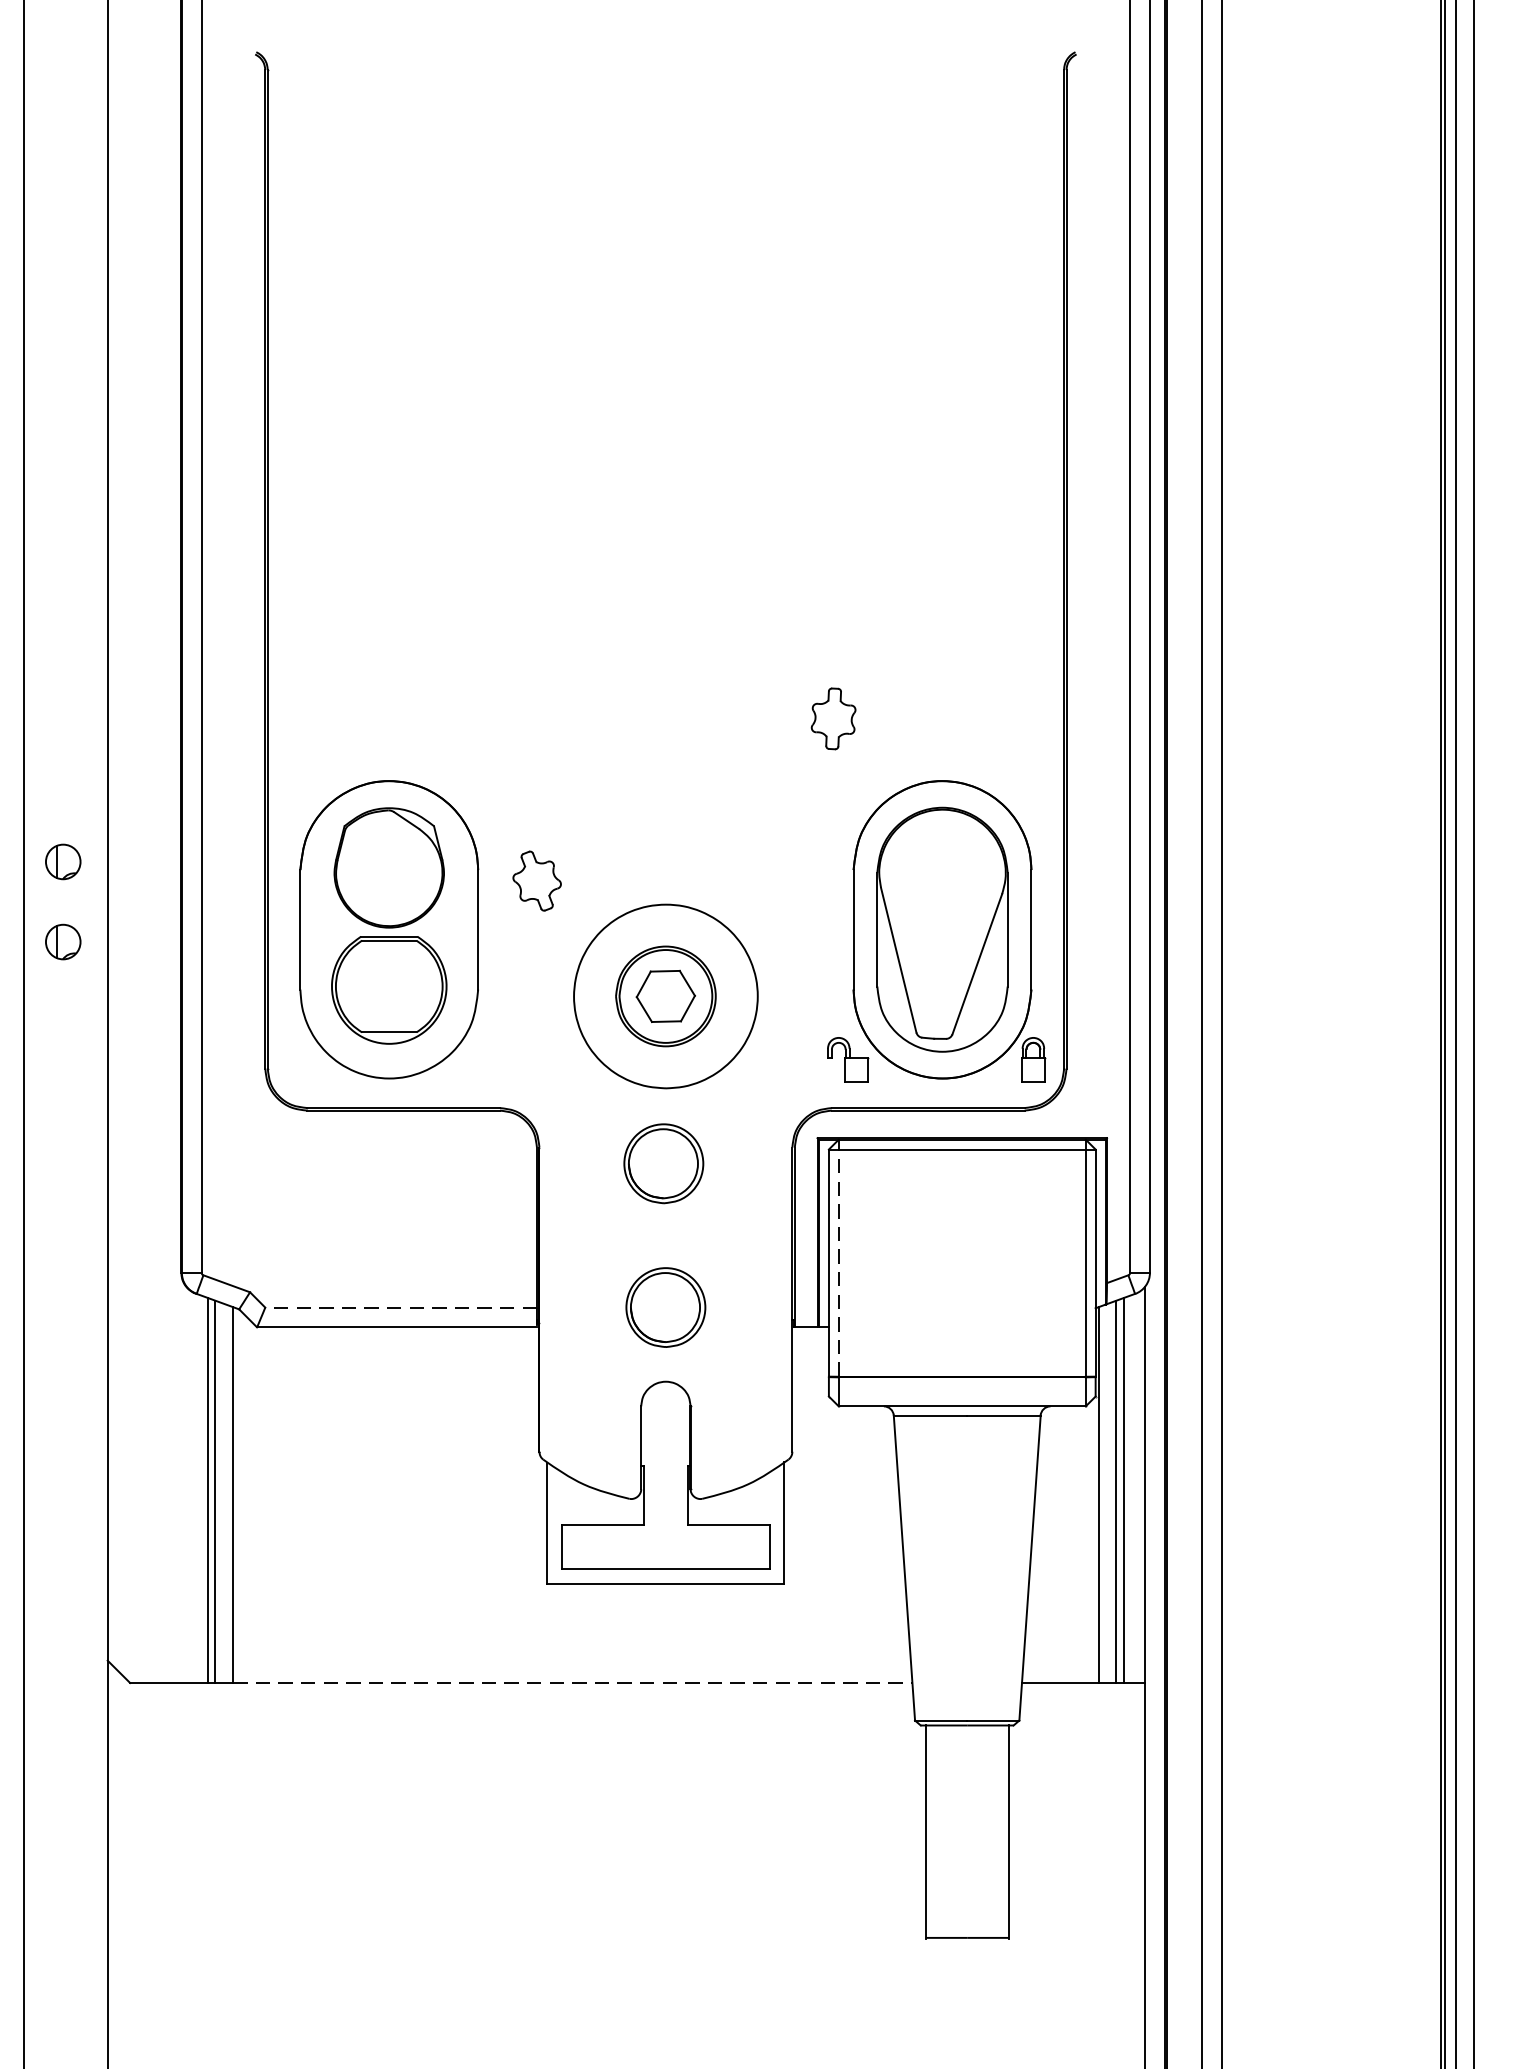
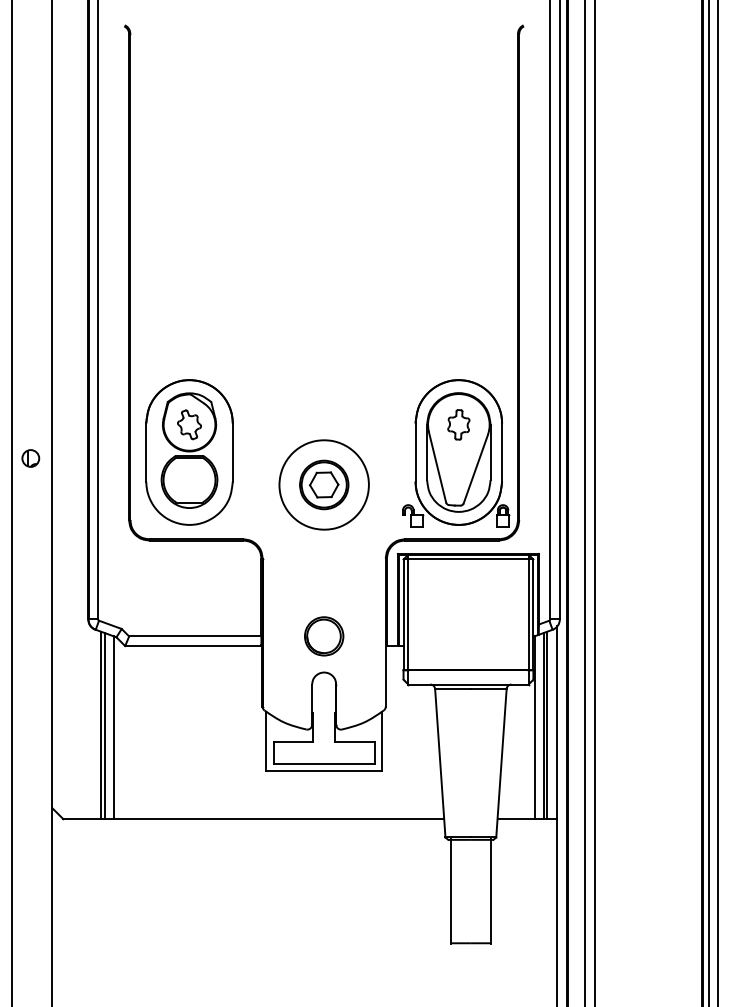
part: (832, 718) -> (458, 424), moved
part: (62, 861) -> (30, 419), removed
part: (537, 880) -> (189, 424), moved
part: (664, 1163) -> (323, 566), removed
line: (839, 1262) -> (408, 614), dashed -> solid
line: (399, 1307) -> (194, 636), dashed -> solid
line: (574, 1683) -> (279, 819), dashed -> solid

